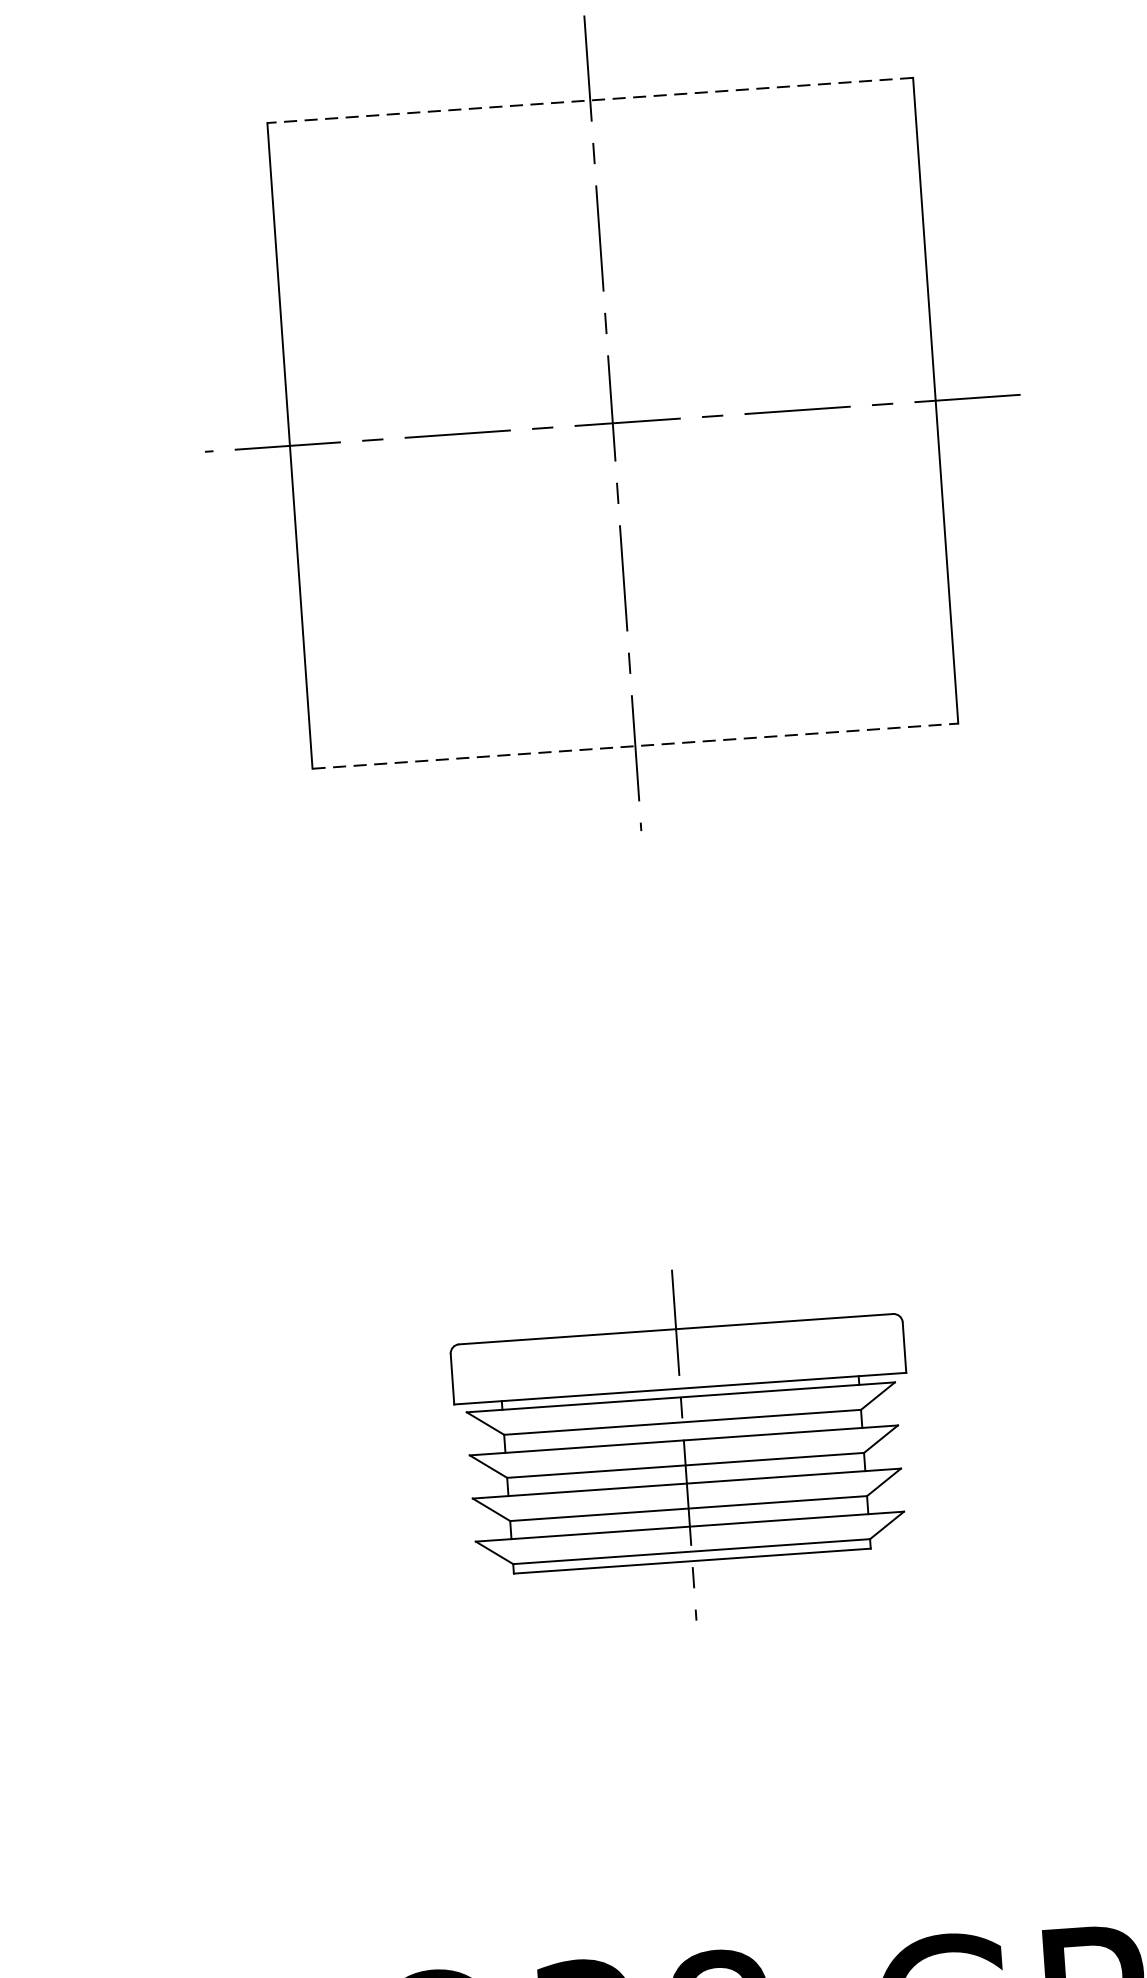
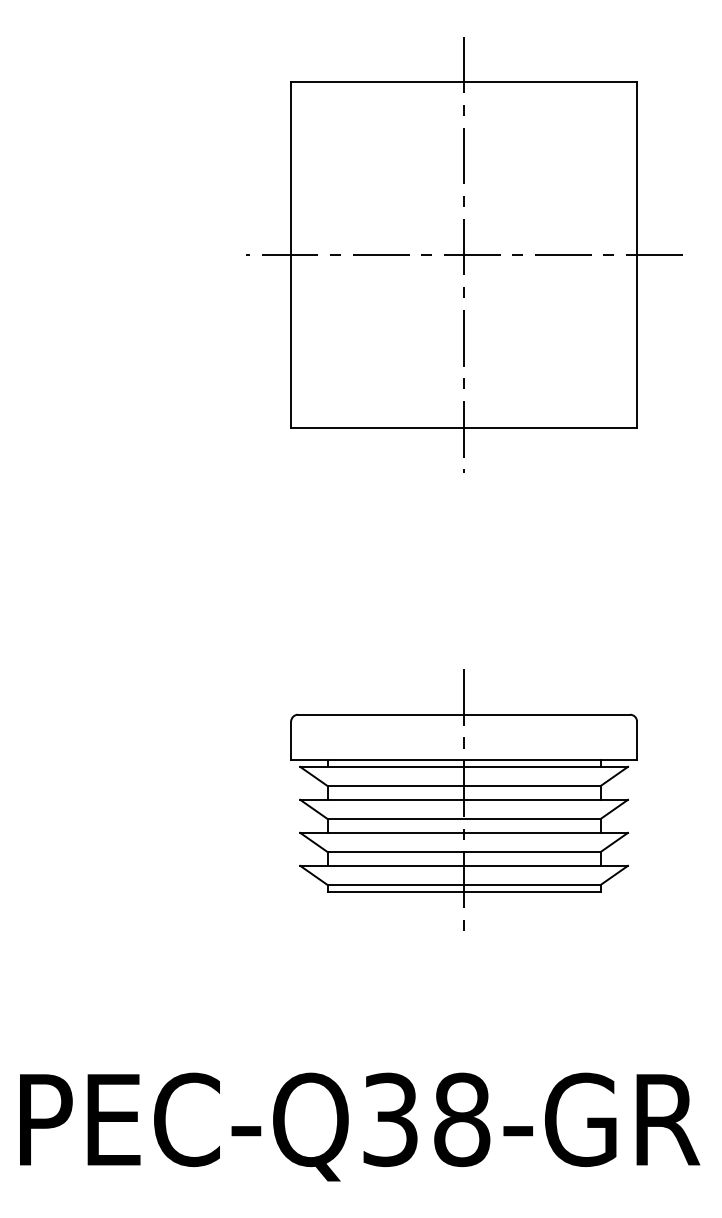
line: (591, 101) -> (464, 82), dashed -> solid
line: (636, 745) -> (464, 427), dashed -> solid
part: (682, 1439) -> (463, 799), size x1.43

